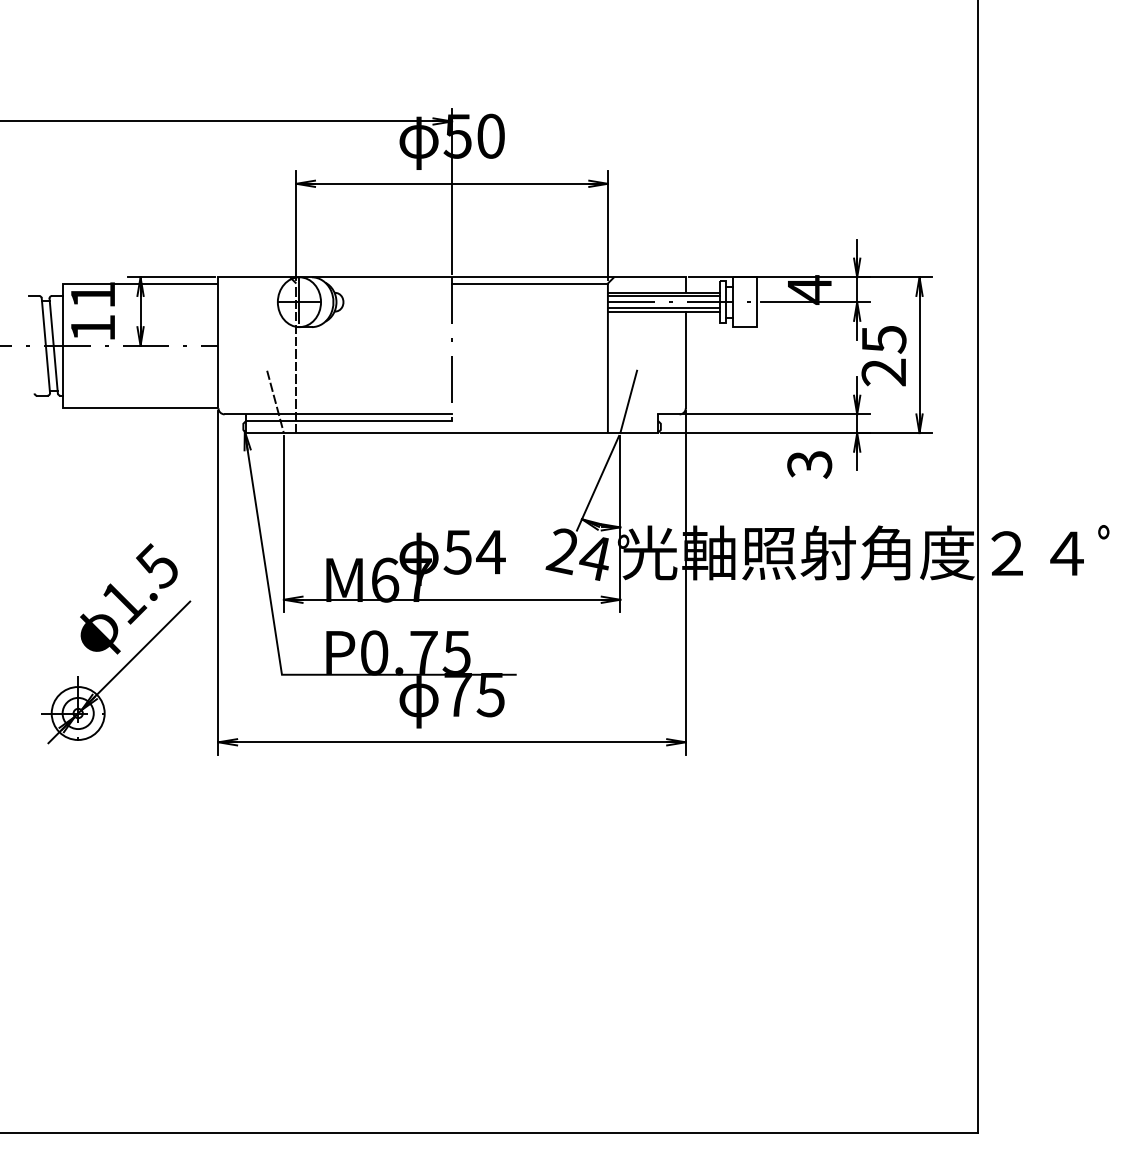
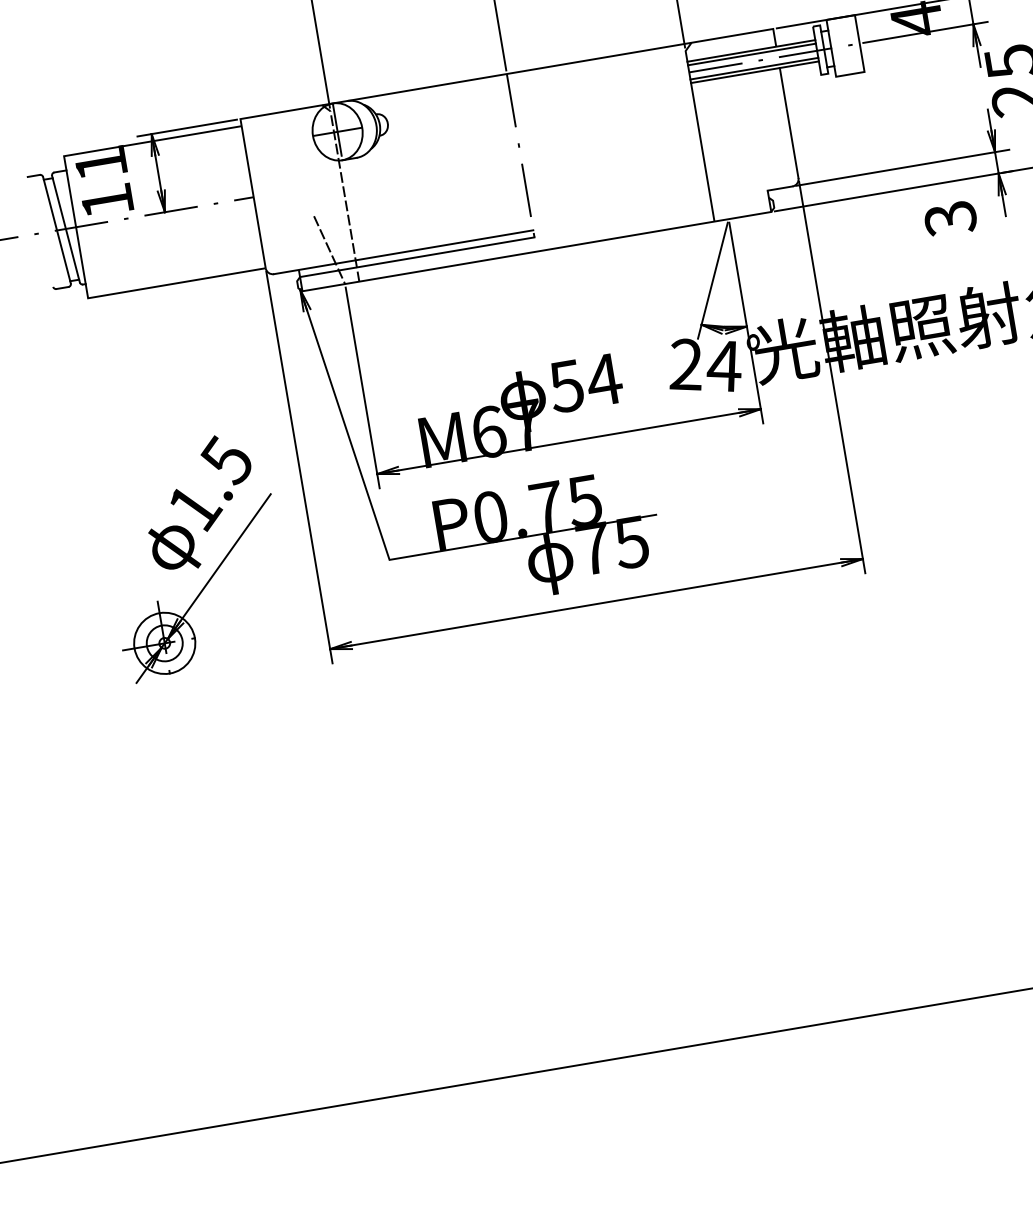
line: (529, 283) -> (596, 66), removed
line: (628, 401) -> (731, 181), removed

